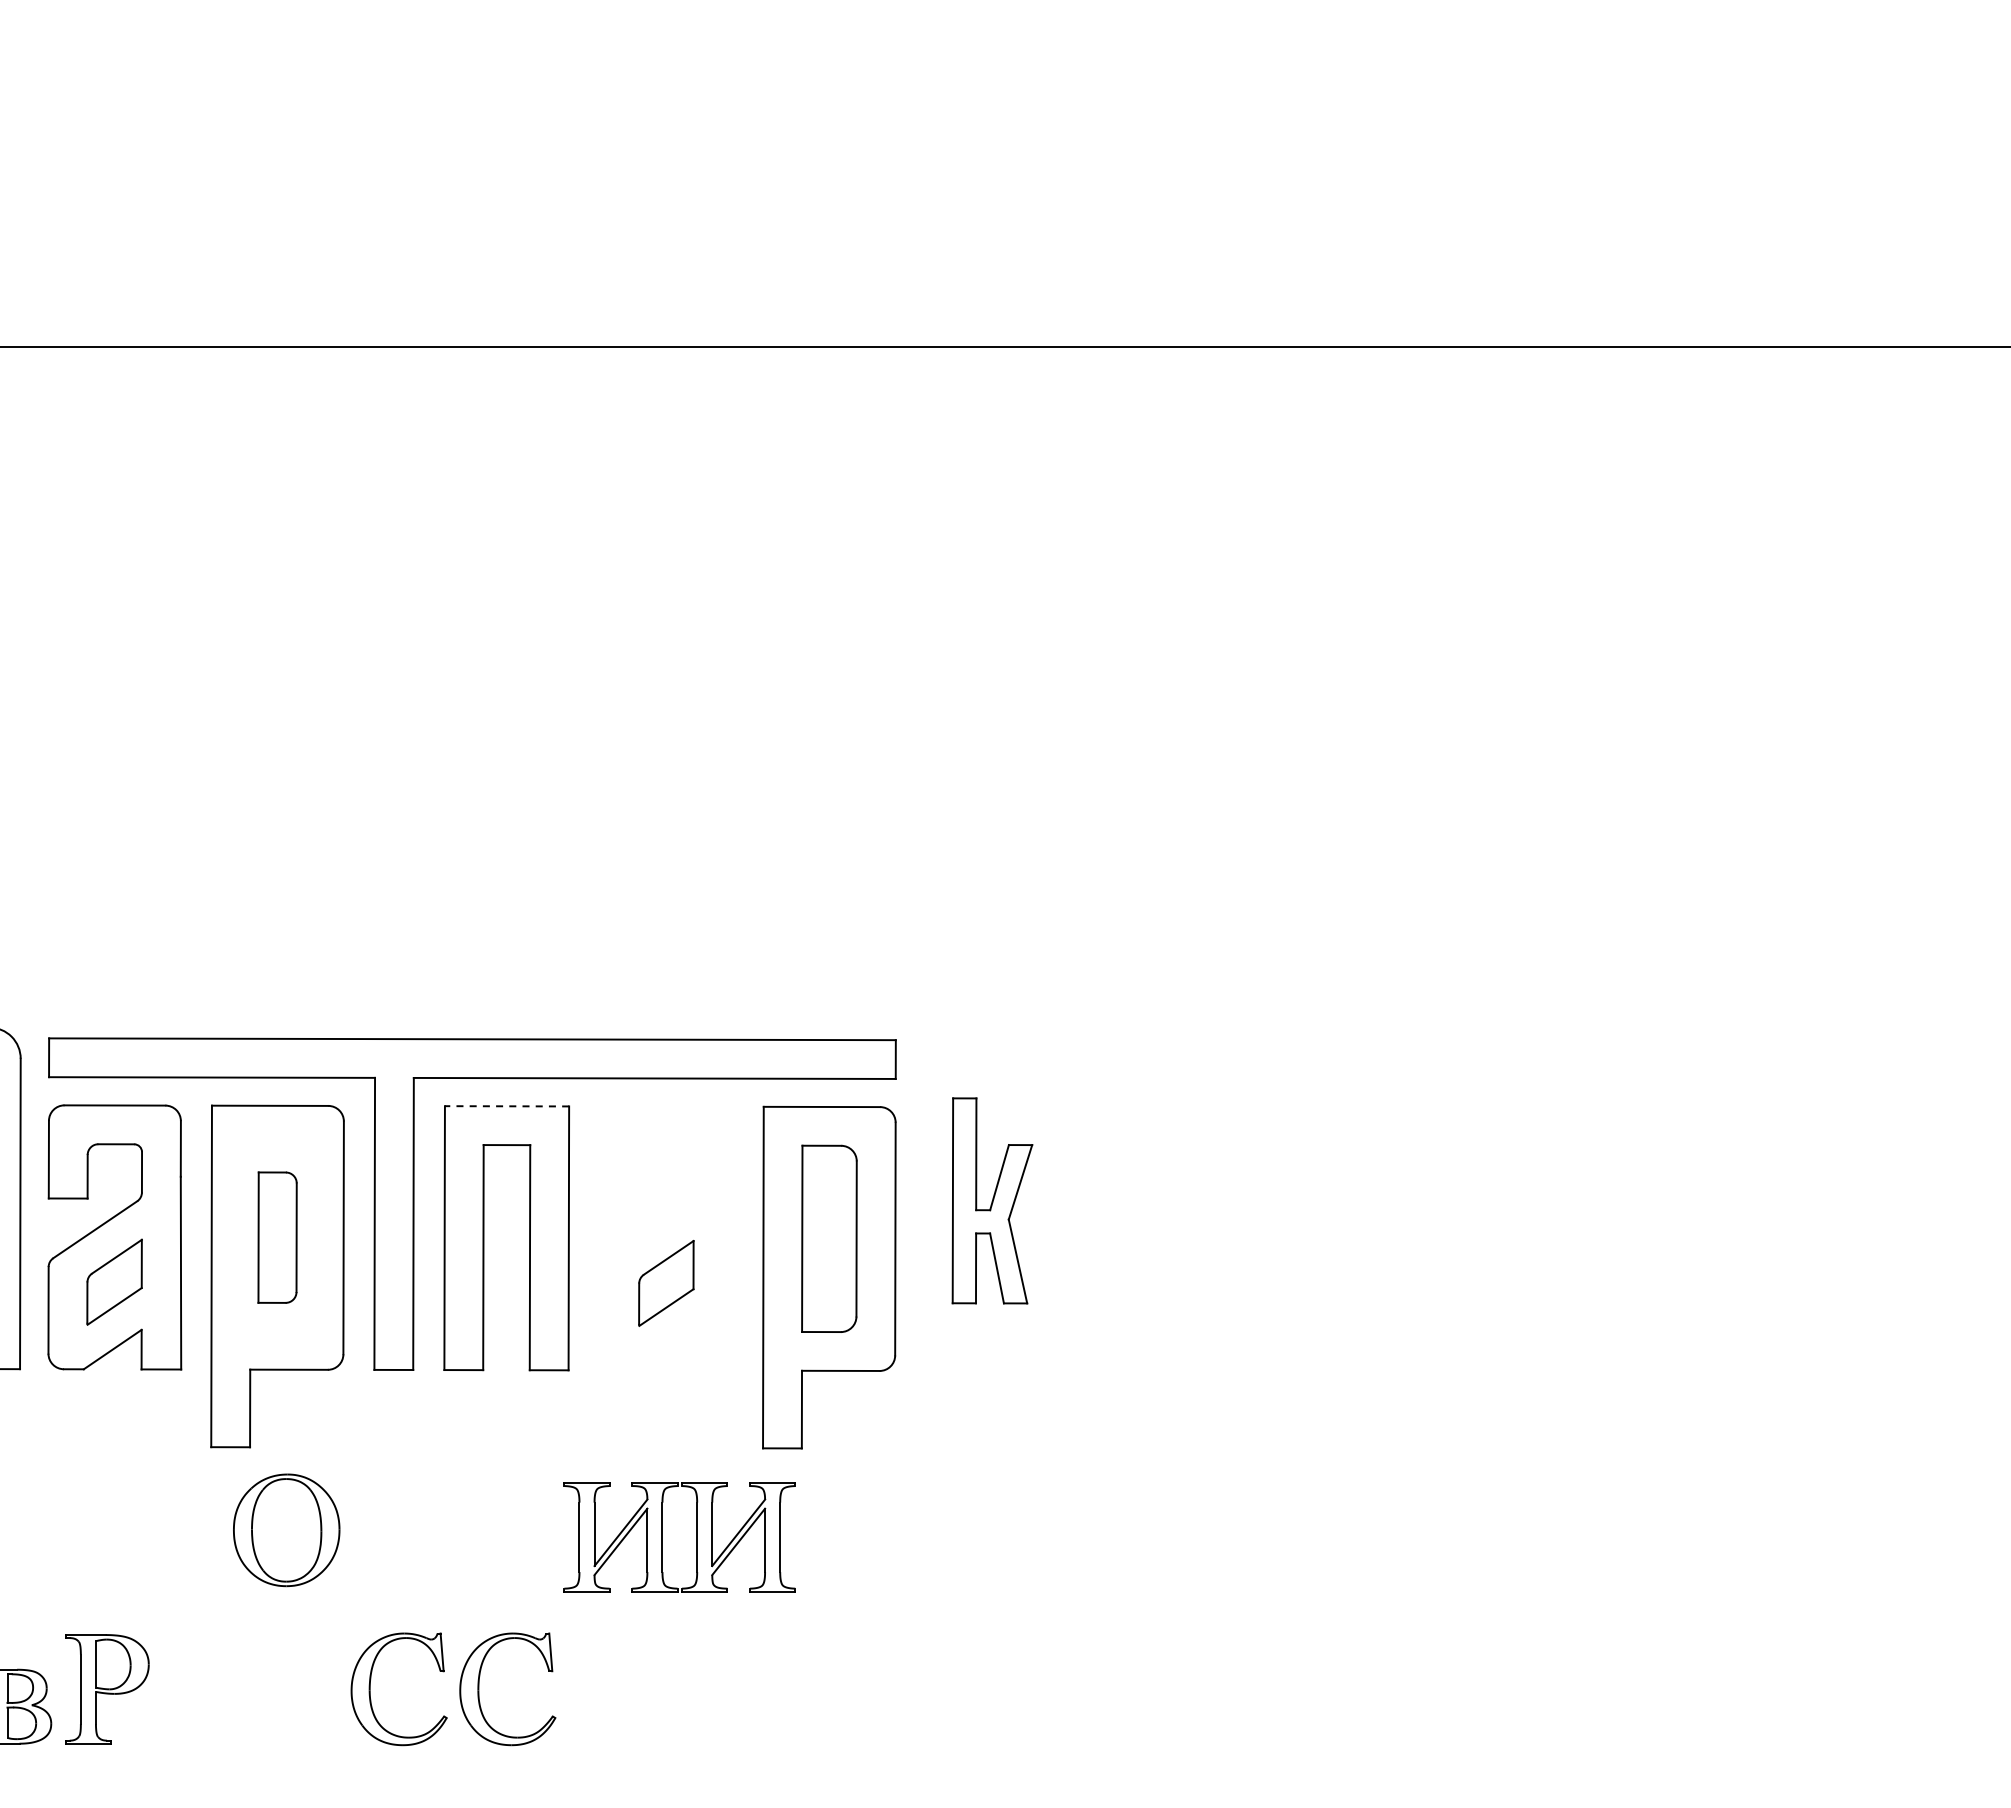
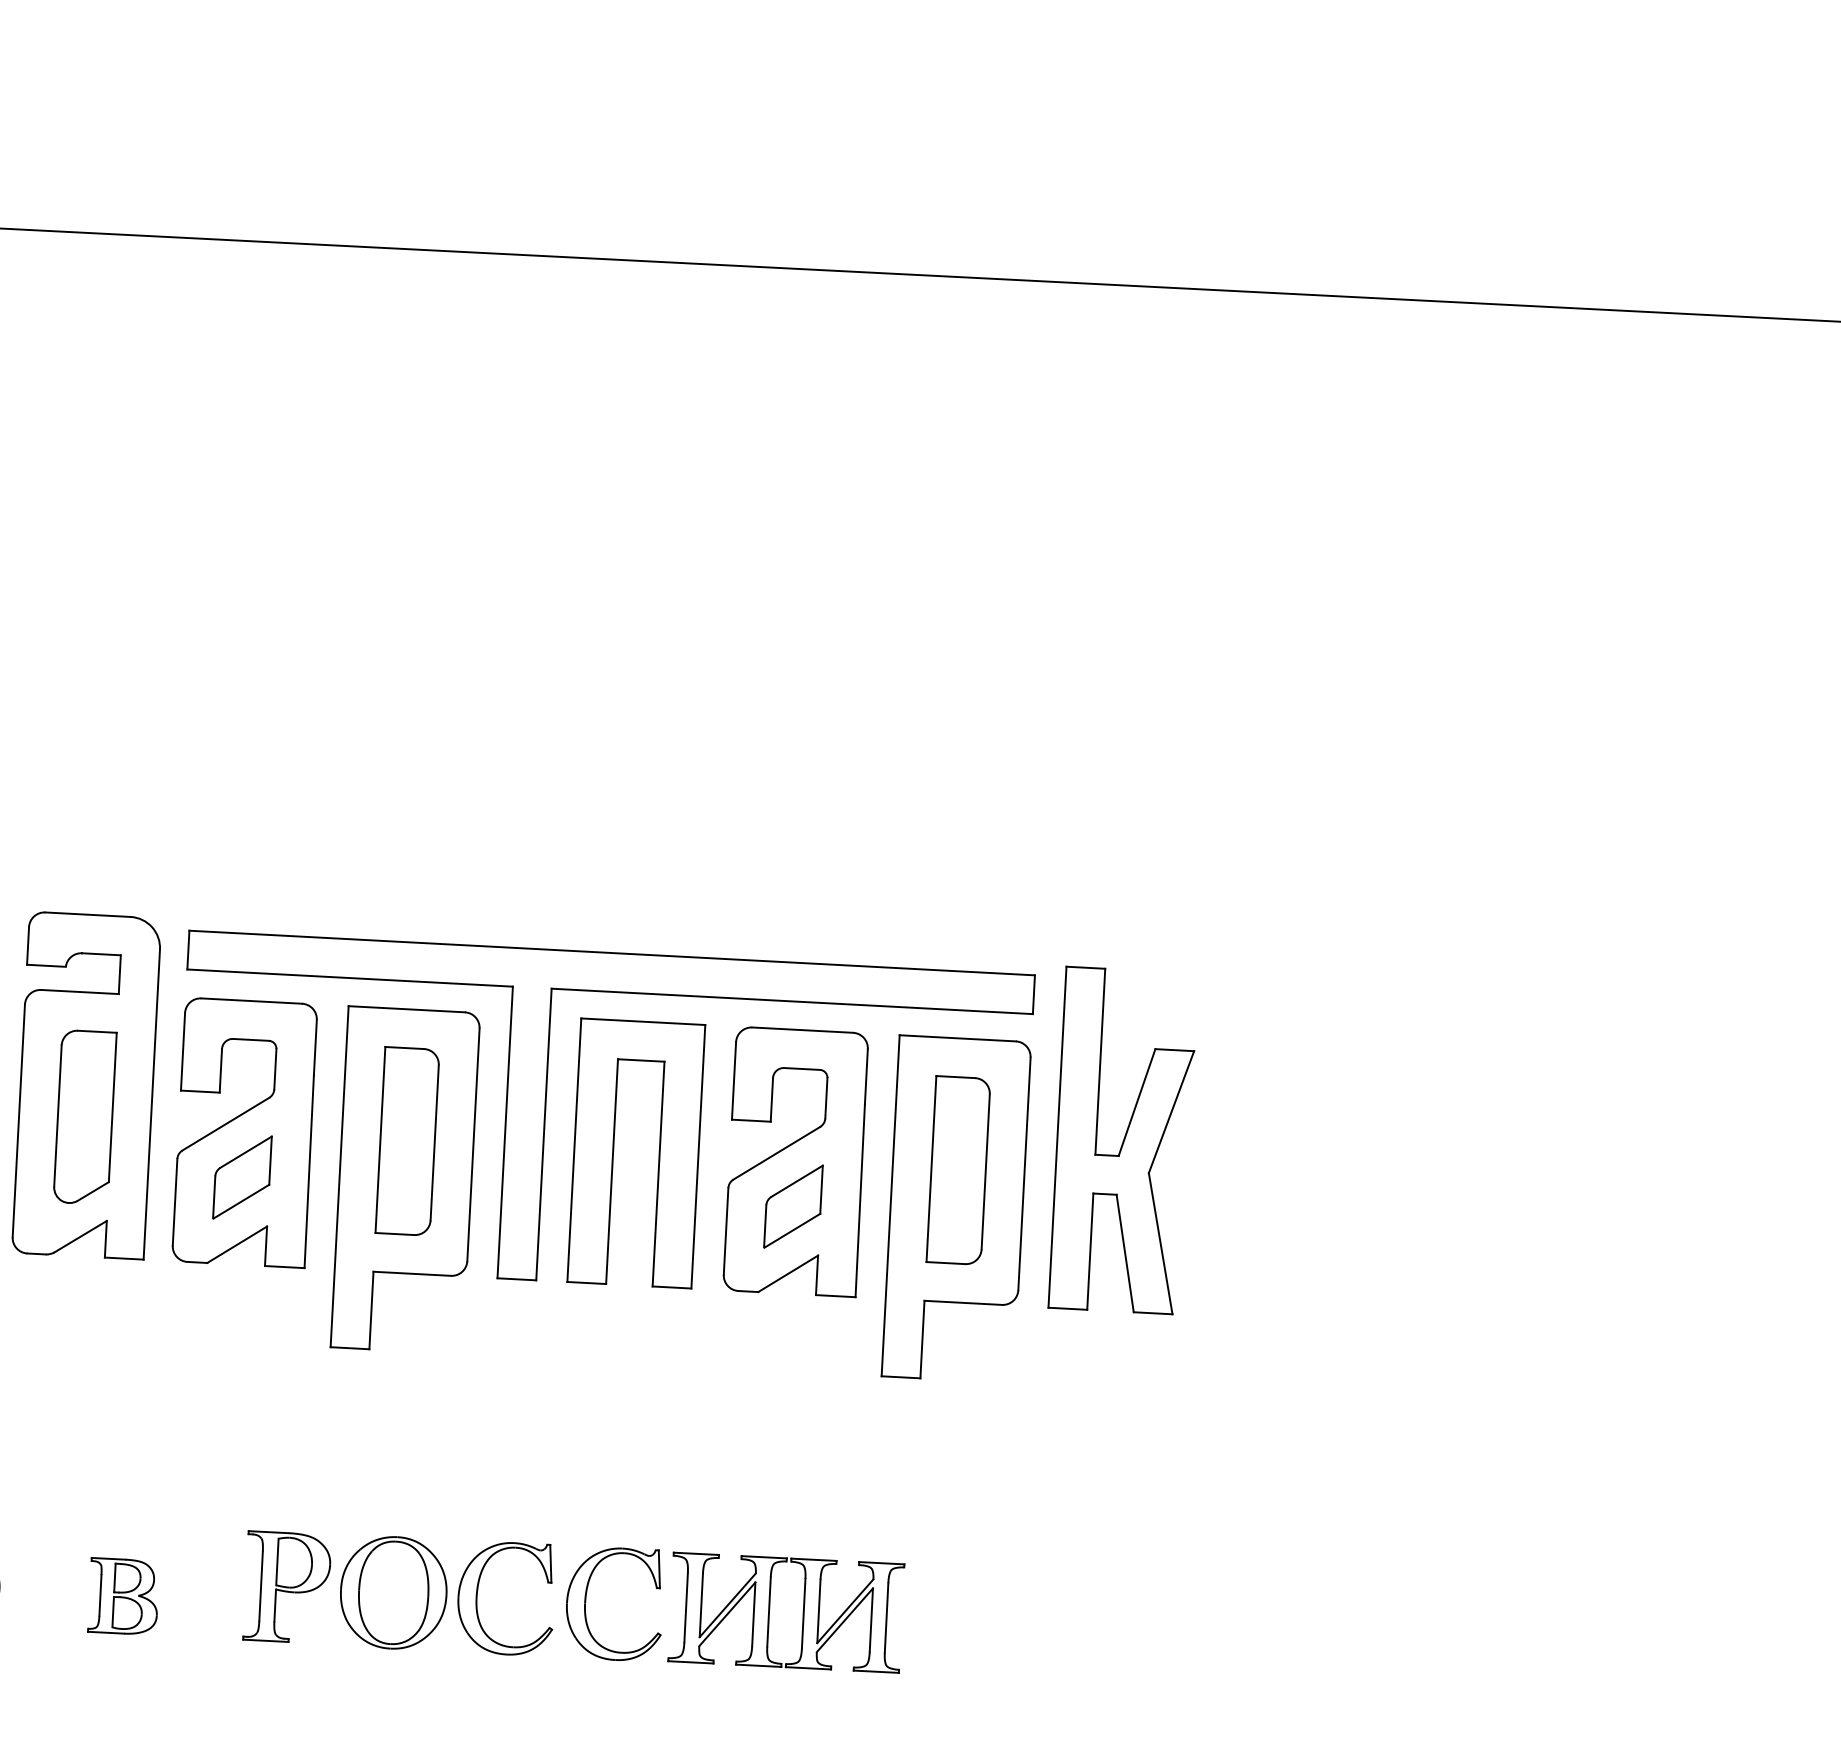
line: (506, 1106) -> (642, 1021), dashed -> solid
part: (992, 1200) -> (1123, 1140), size x1.67
part: (277, 1237) -> (407, 1141), size x1.43
part: (666, 1238) -> (795, 1161), added
part: (286, 1530) -> (393, 1593), moved
part: (662, 1537) -> (769, 1612), moved
part: (107, 1689) -> (287, 1587), moved

